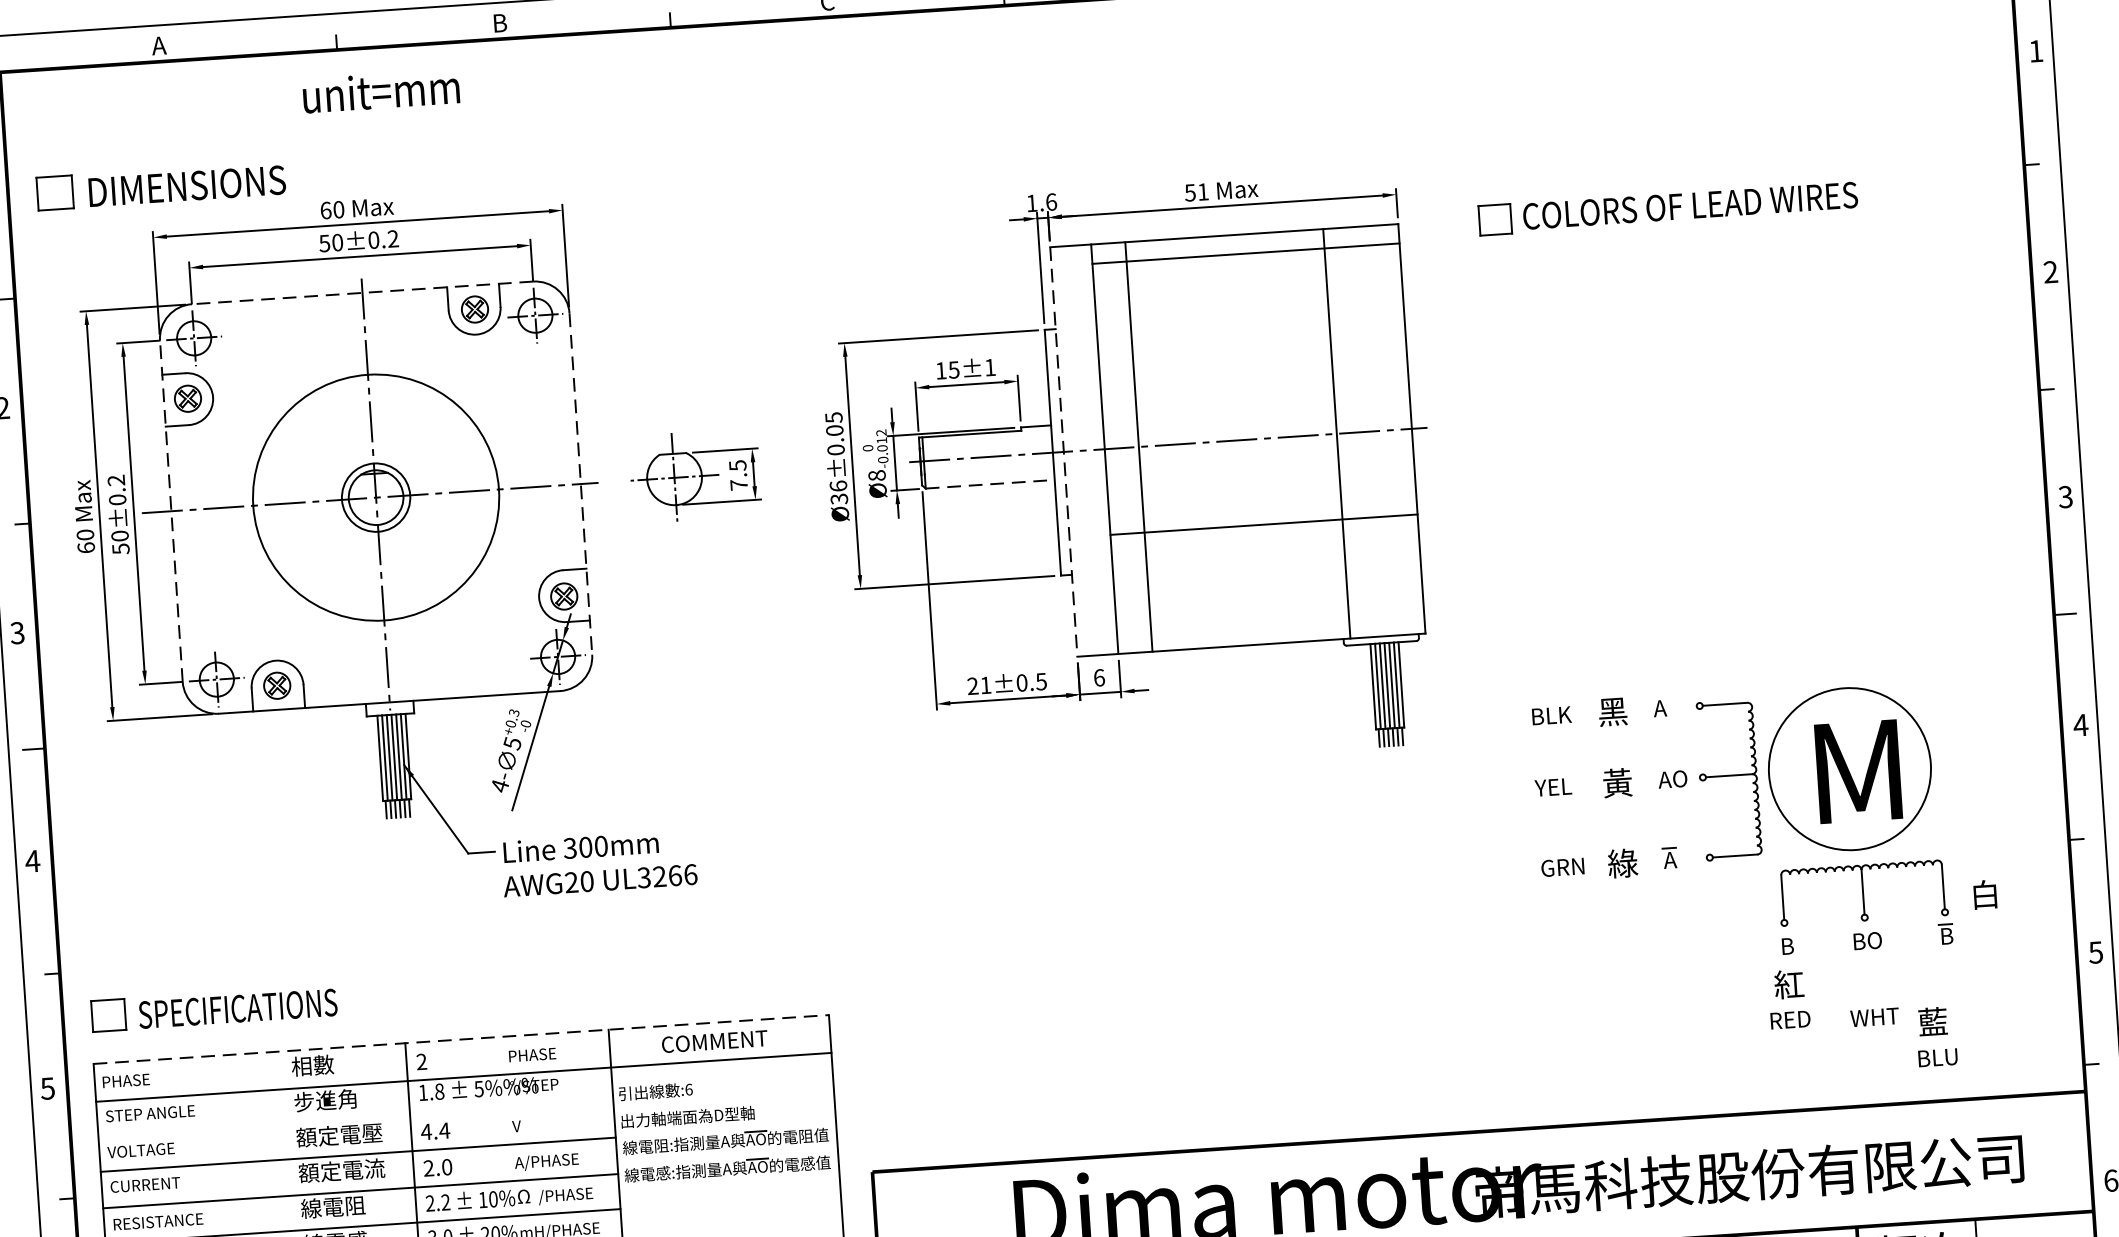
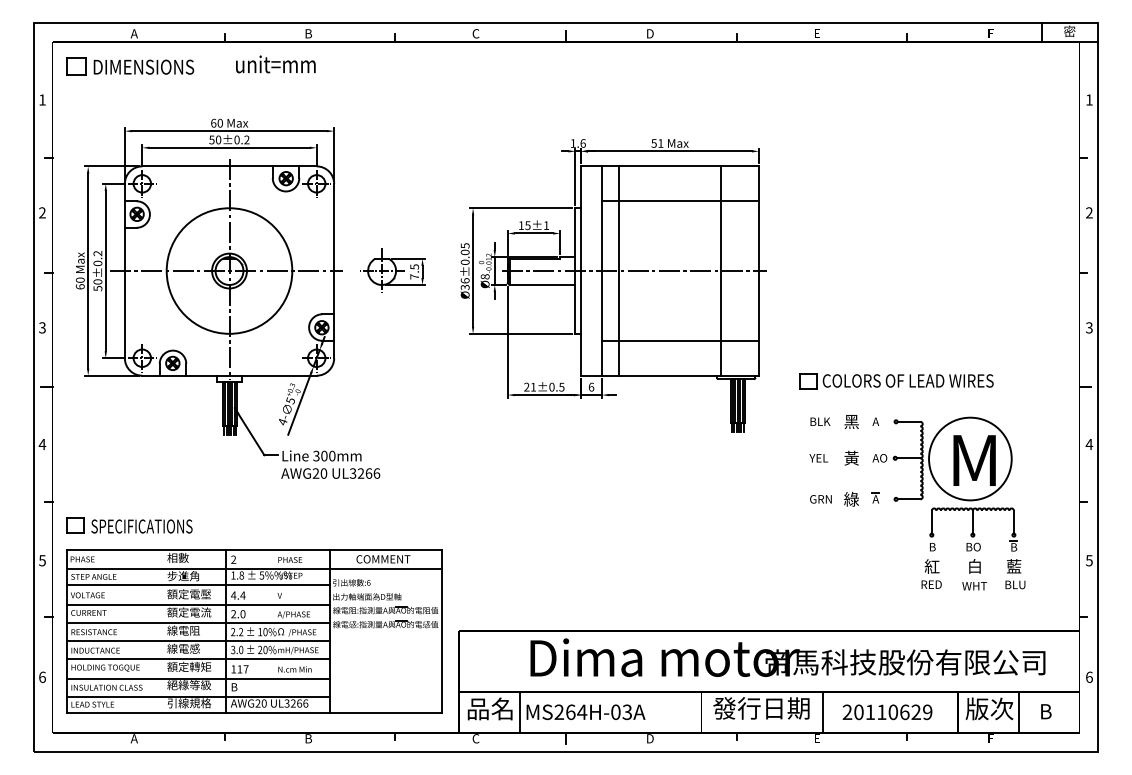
text: (380, 91) -> (275, 64), moved
part: (160, 186) -> (130, 66), moved
part: (1667, 208) -> (896, 381), moved
line: (1244, 254) -> (679, 201), moved
line: (362, 293) -> (229, 166), dashed -> solid
line: (1064, 452) -> (581, 271), dashed -> solid
line: (581, 484) -> (334, 271), dashed -> solid
line: (990, 485) -> (542, 285), dashed -> solid
line: (170, 510) -> (124, 270), dashed -> solid
line: (1262, 524) -> (679, 340), moved
text: (1984, 894) -> (974, 566), moved
text: (1936, 1037) -> (1015, 574), moved
line: (461, 1039) -> (254, 549), dashed -> solid
line: (354, 1115) -> (197, 584), added

